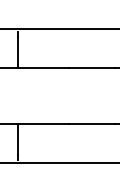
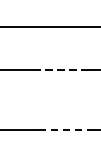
line: (91, 68) -> (63, 69), solid -> dashed
line: (92, 123) -> (64, 129), solid -> dashed

